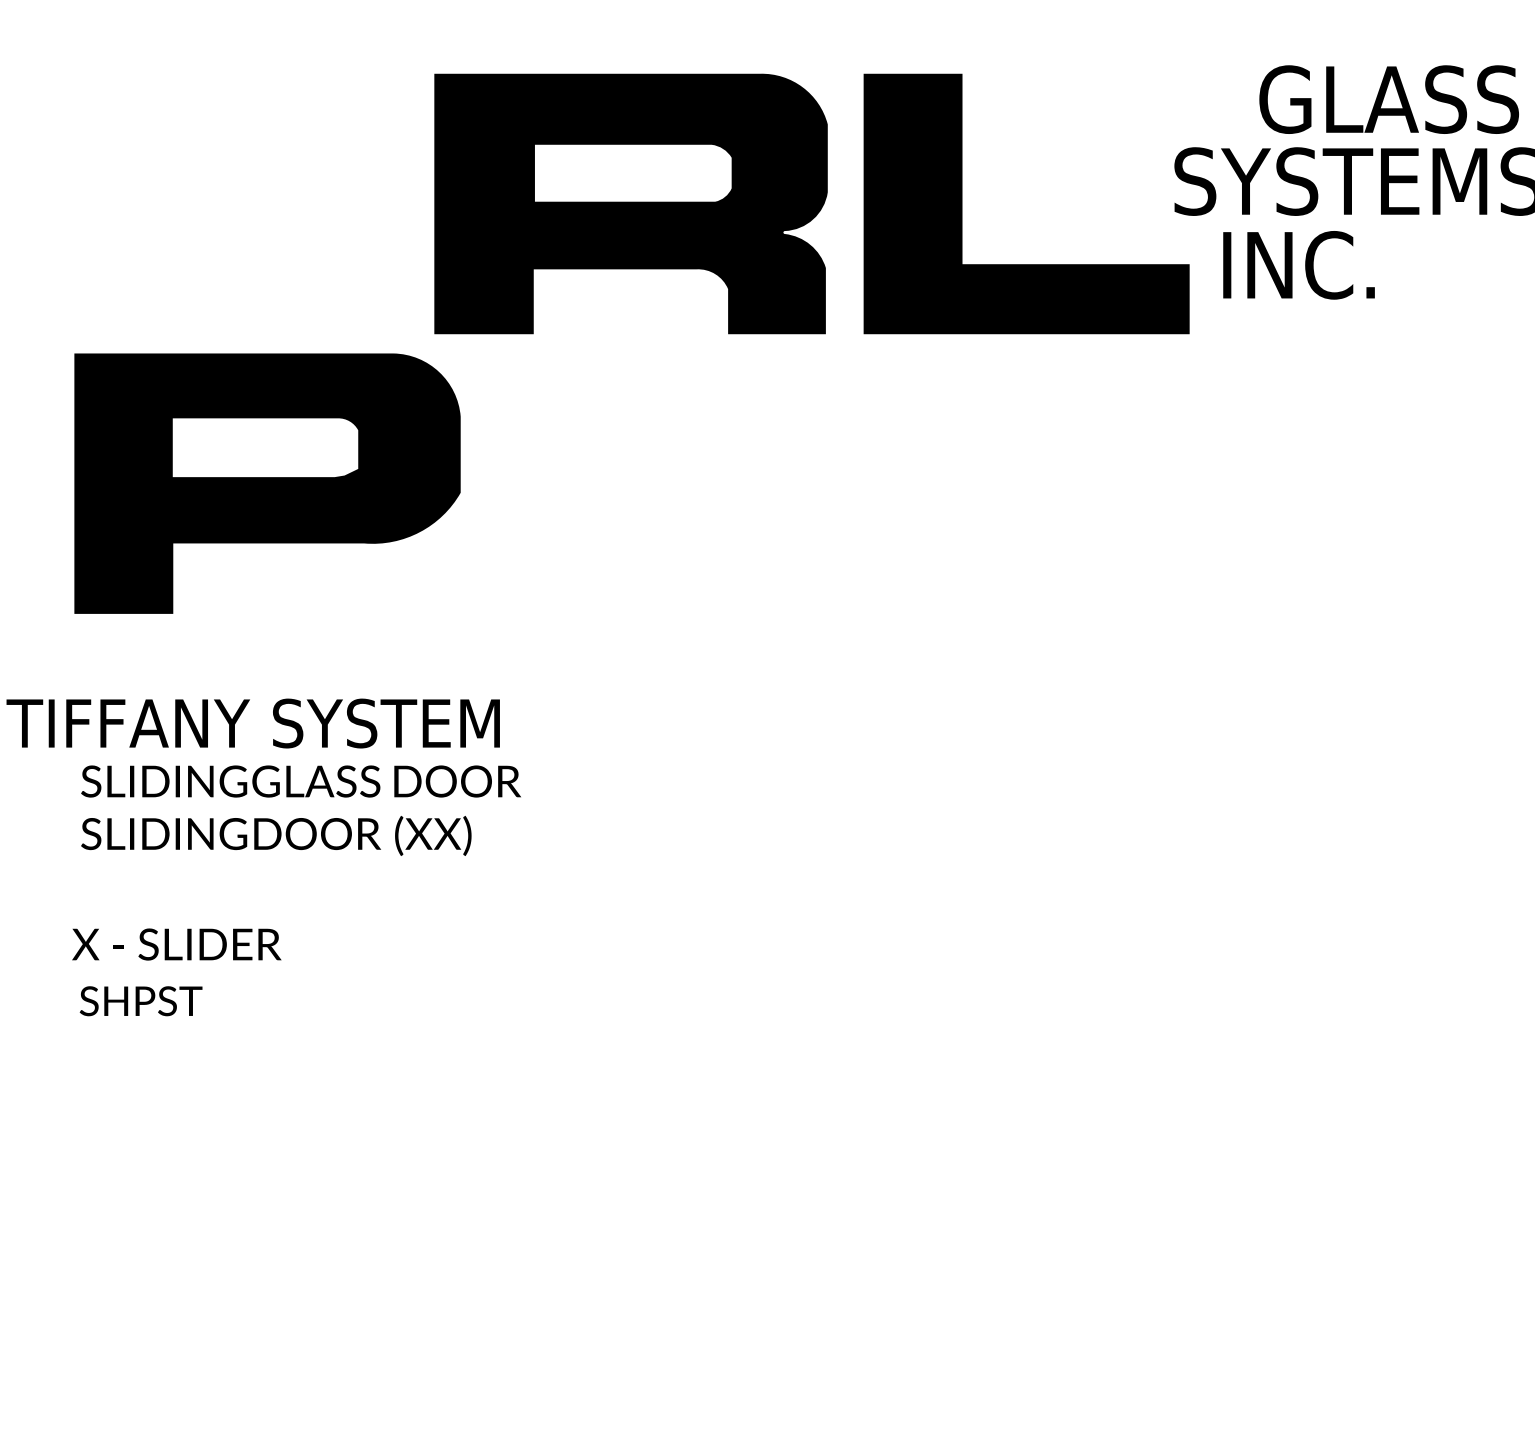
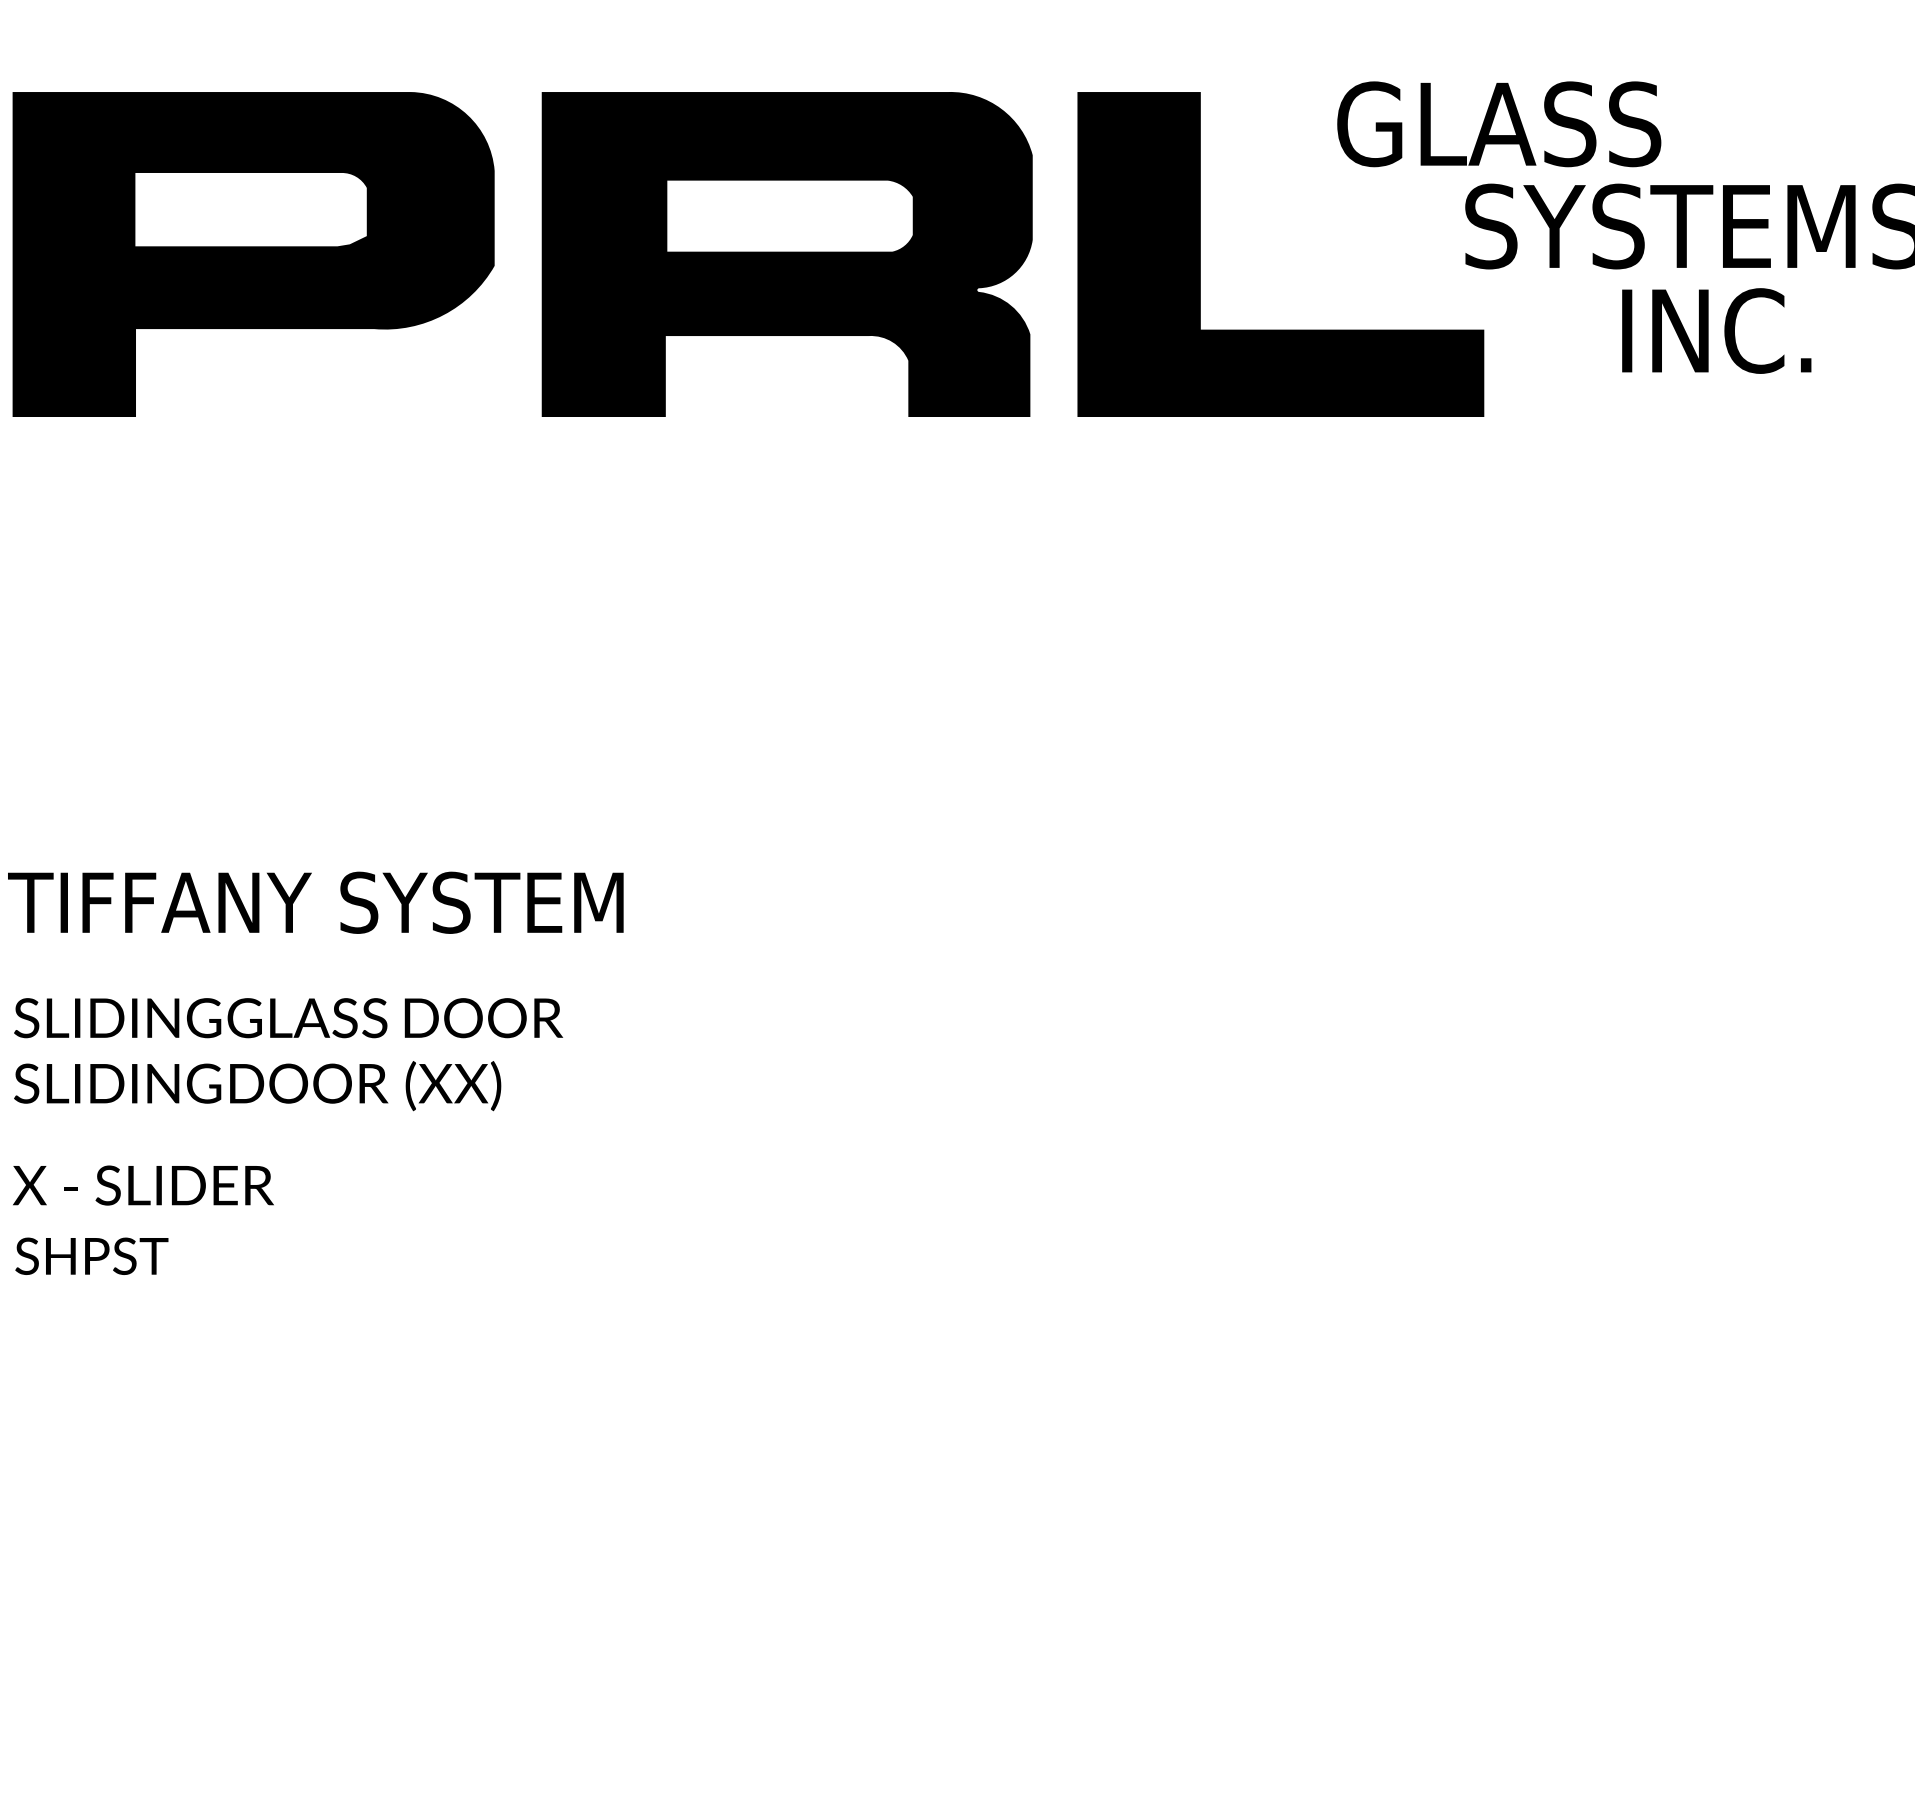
text: (1389, 99) -> (1499, 124), moved
text: (1298, 264) -> (1716, 330), moved
part: (267, 483) -> (253, 254), moved
text: (301, 810) -> (288, 1054), moved
text: (176, 944) -> (143, 1185), moved
text: (140, 1000) -> (91, 1255), moved

